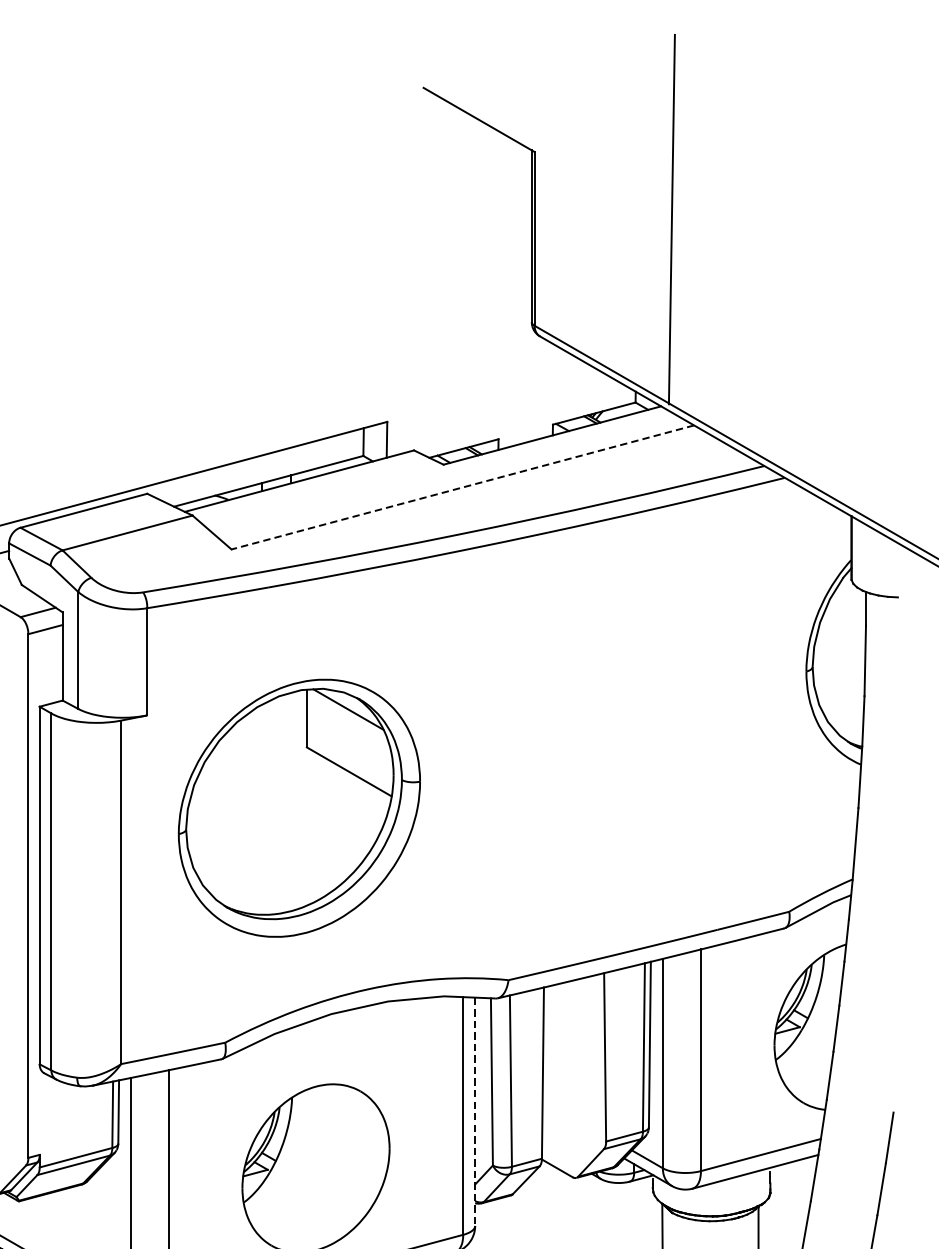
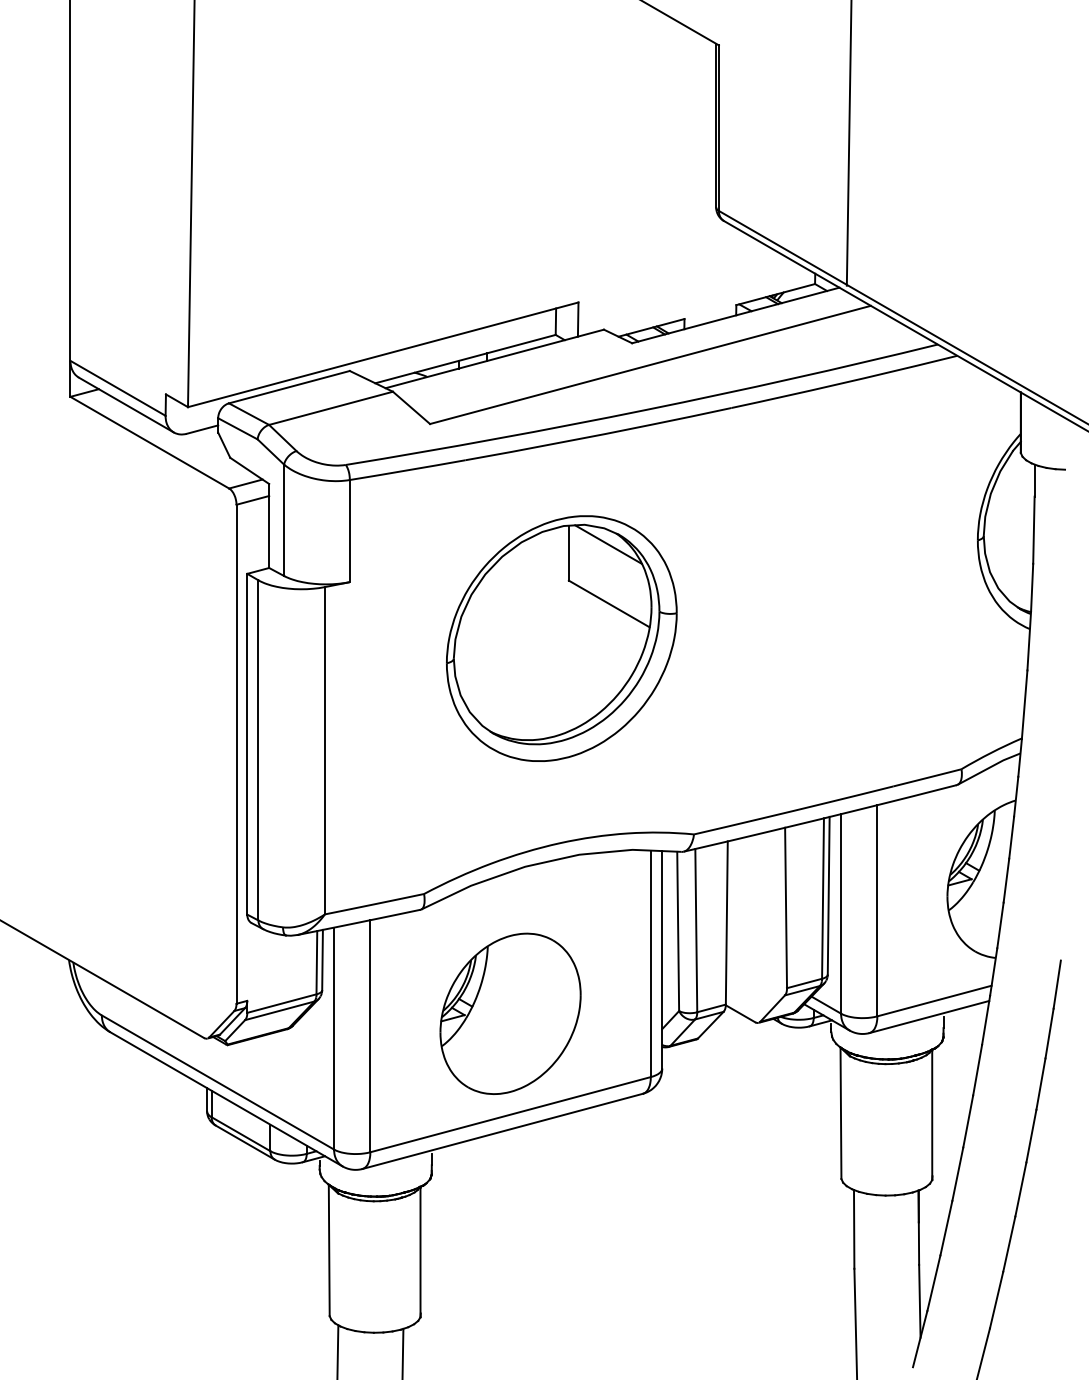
line: (462, 488) -> (650, 365), dashed -> solid
part: (299, 808) -> (561, 638), moved
line: (475, 1111) -> (662, 959), dashed -> solid

